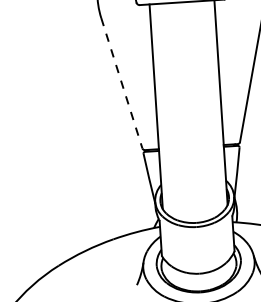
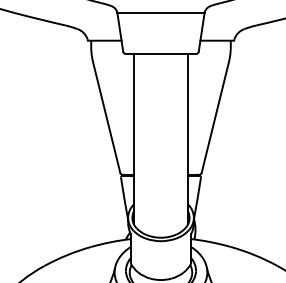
line: (121, 82) -> (106, 117), dashed -> solid

